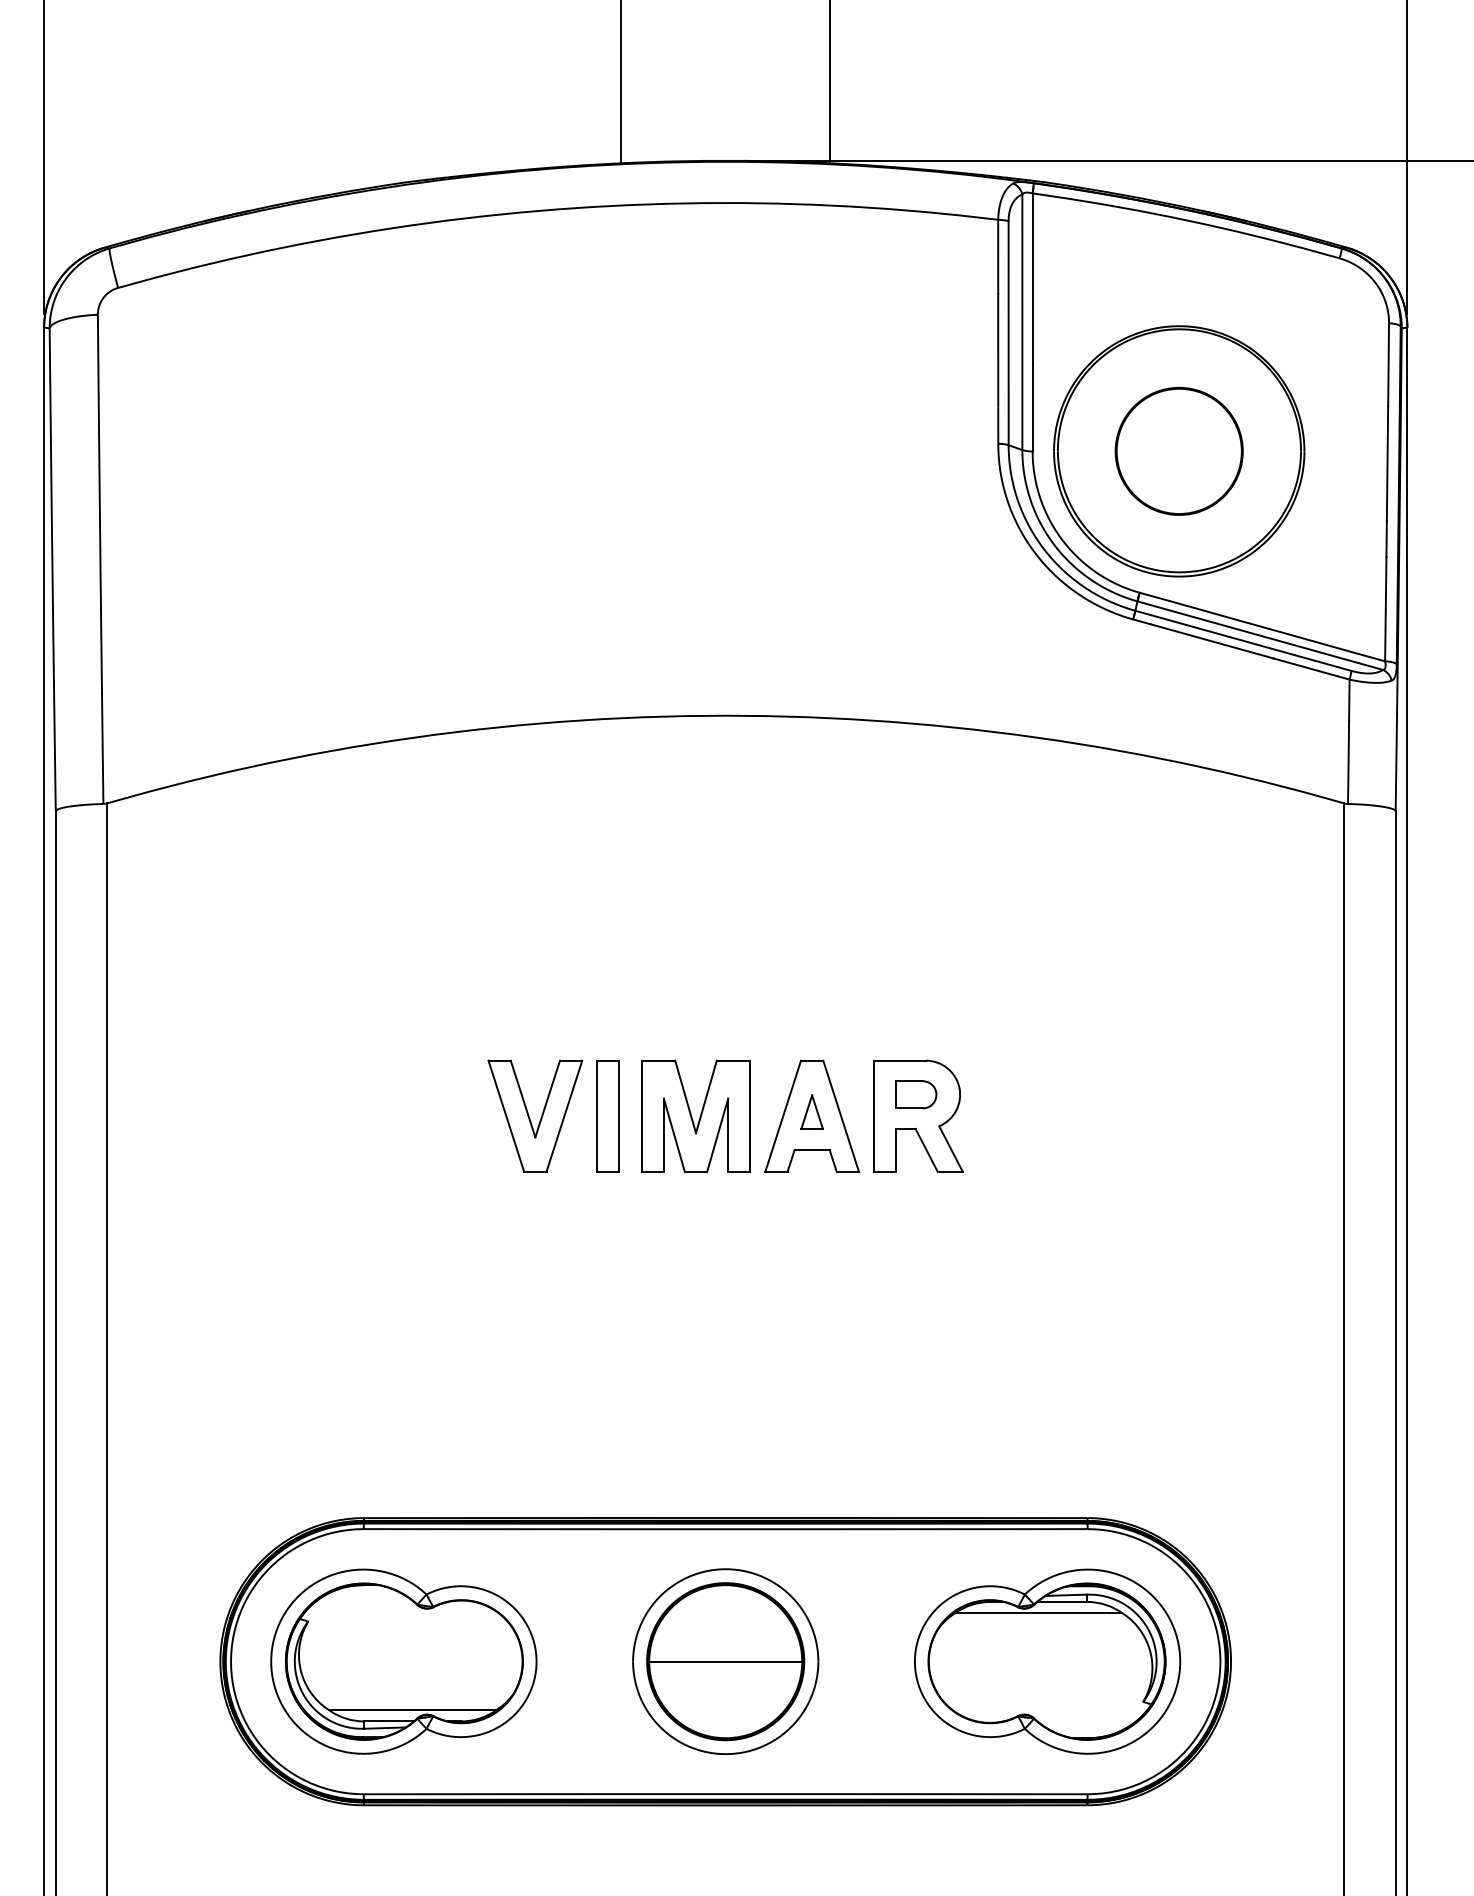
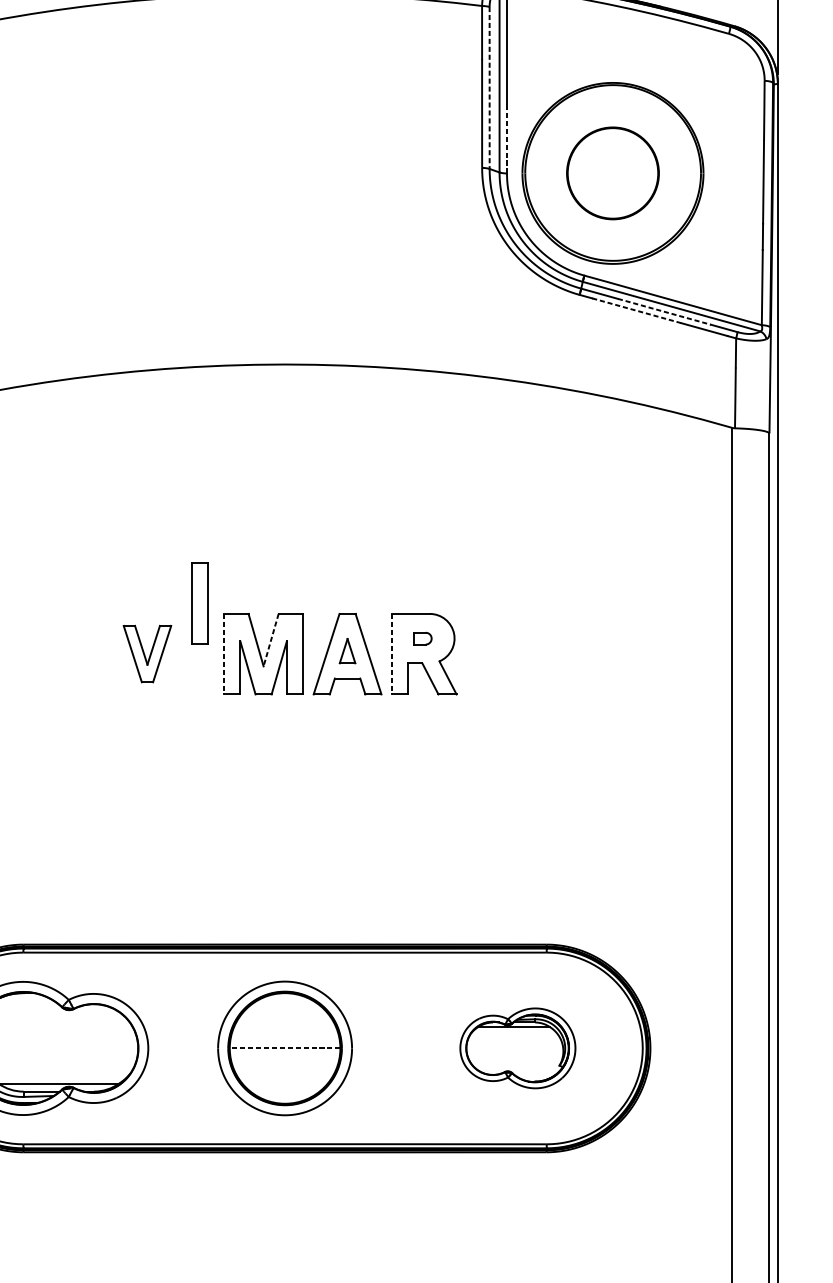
line: (1008, 333) -> (489, 88), solid -> dashed
line: (1032, 406) -> (506, 140), solid -> dashed
line: (1212, 641) -> (637, 310), solid -> dashed
line: (1250, 642) -> (664, 311), solid -> dashed
part: (916, 1094) -> (423, 638), size x0.6
line: (706, 1096) -> (271, 639), solid -> dashed
part: (535, 1115) -> (147, 653), size x0.7
part: (607, 1116) -> (199, 603), moved
line: (641, 1116) -> (224, 654), solid -> dashed
line: (873, 1116) -> (391, 654), solid -> dashed
line: (725, 1661) -> (284, 1048), solid -> dashed
part: (1047, 1661) -> (517, 1048), size x0.6

